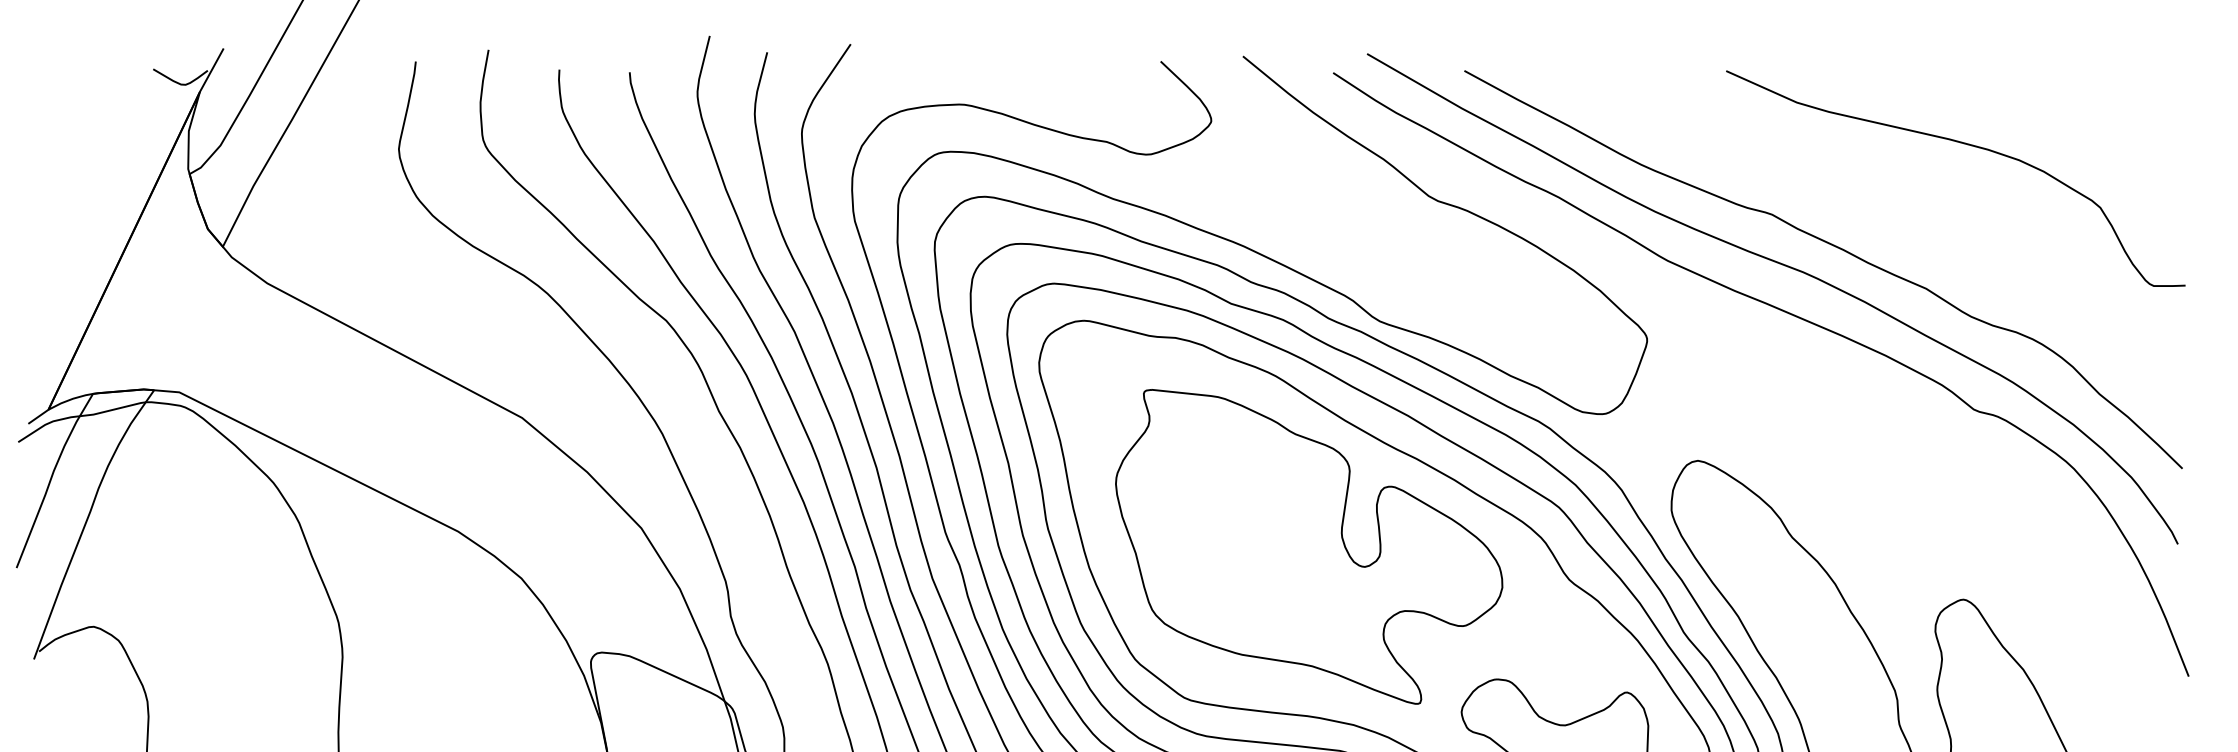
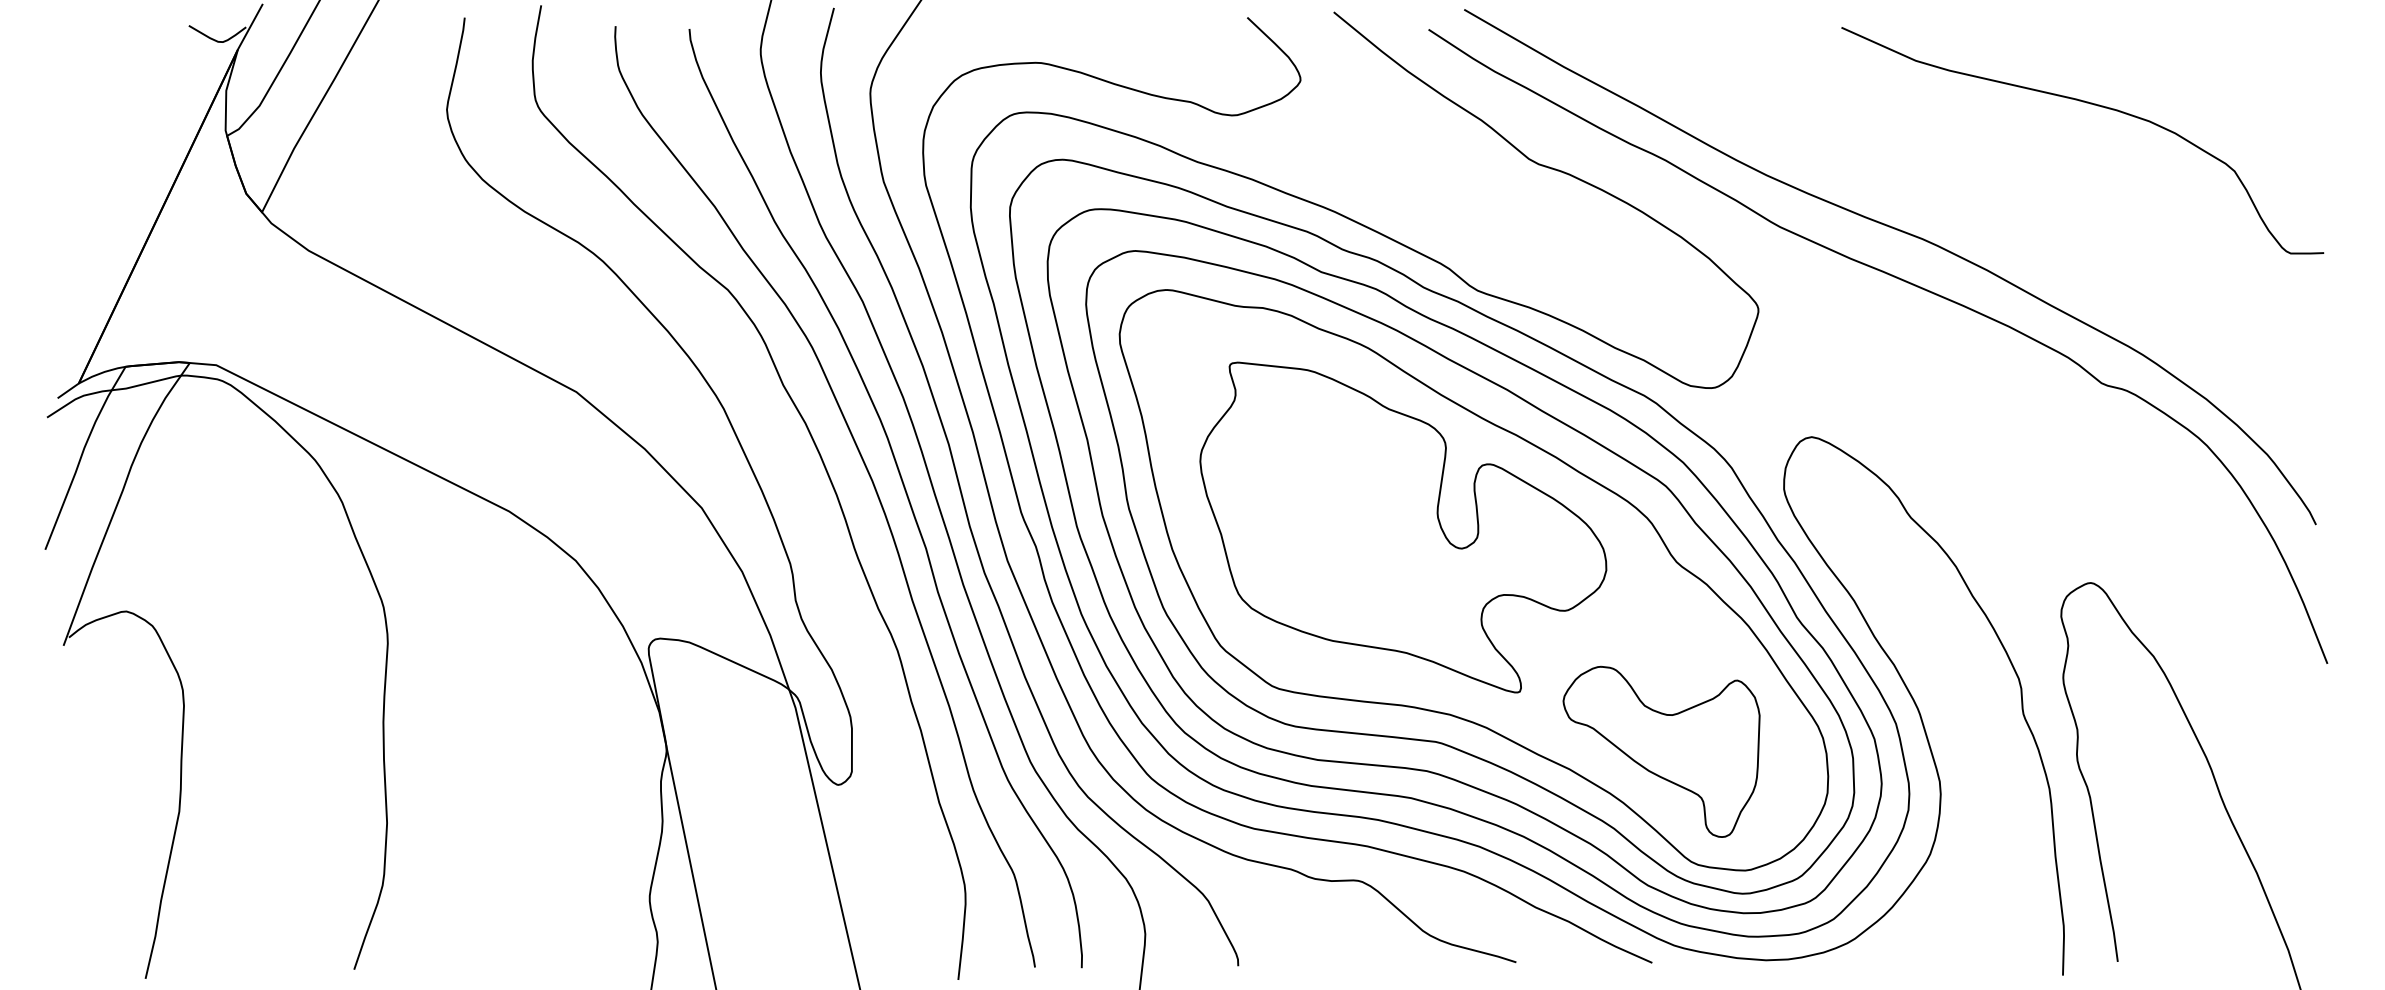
curve: (1834, 247) -> (1955, 212), removed

